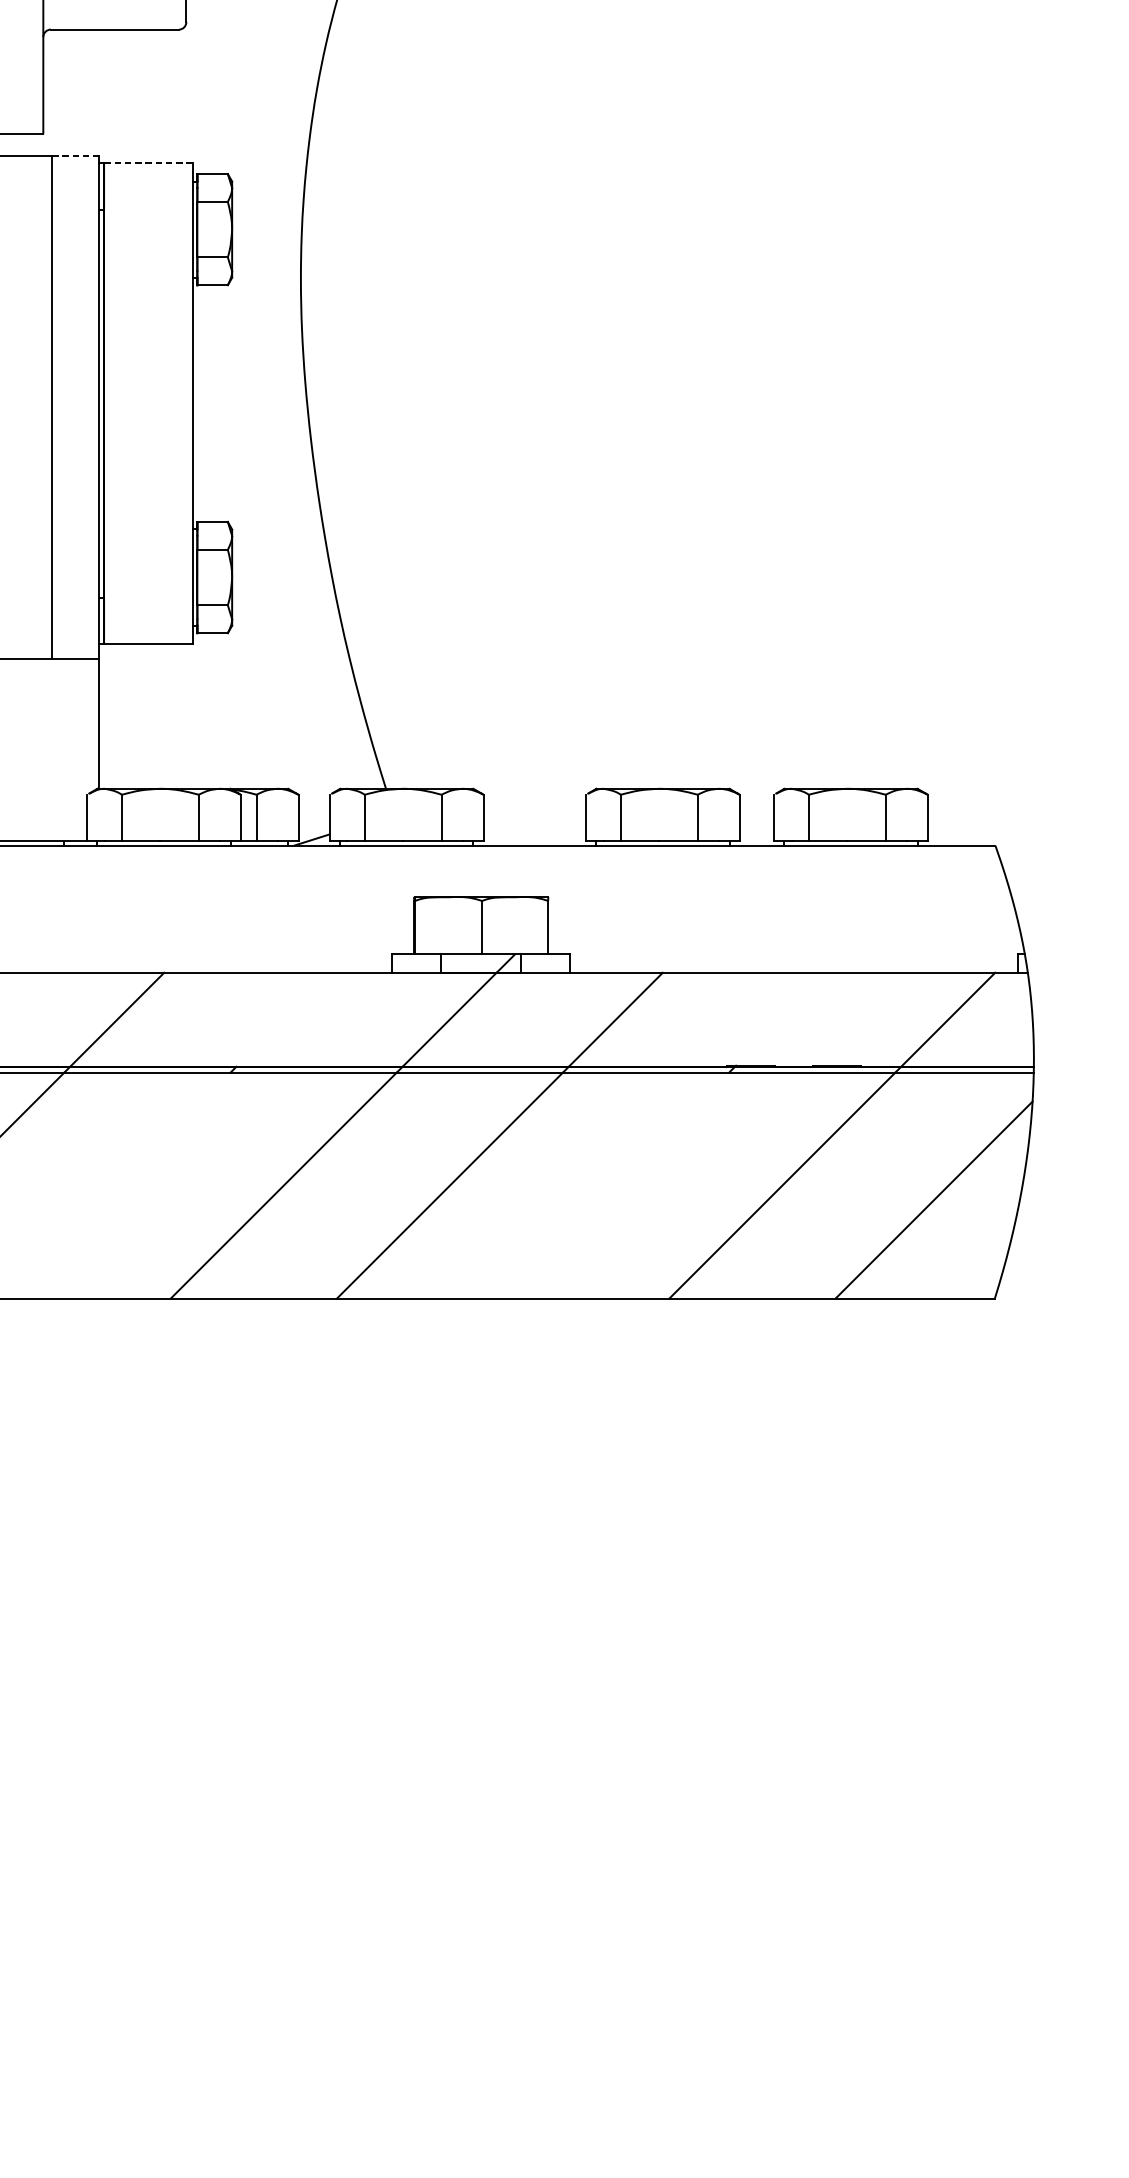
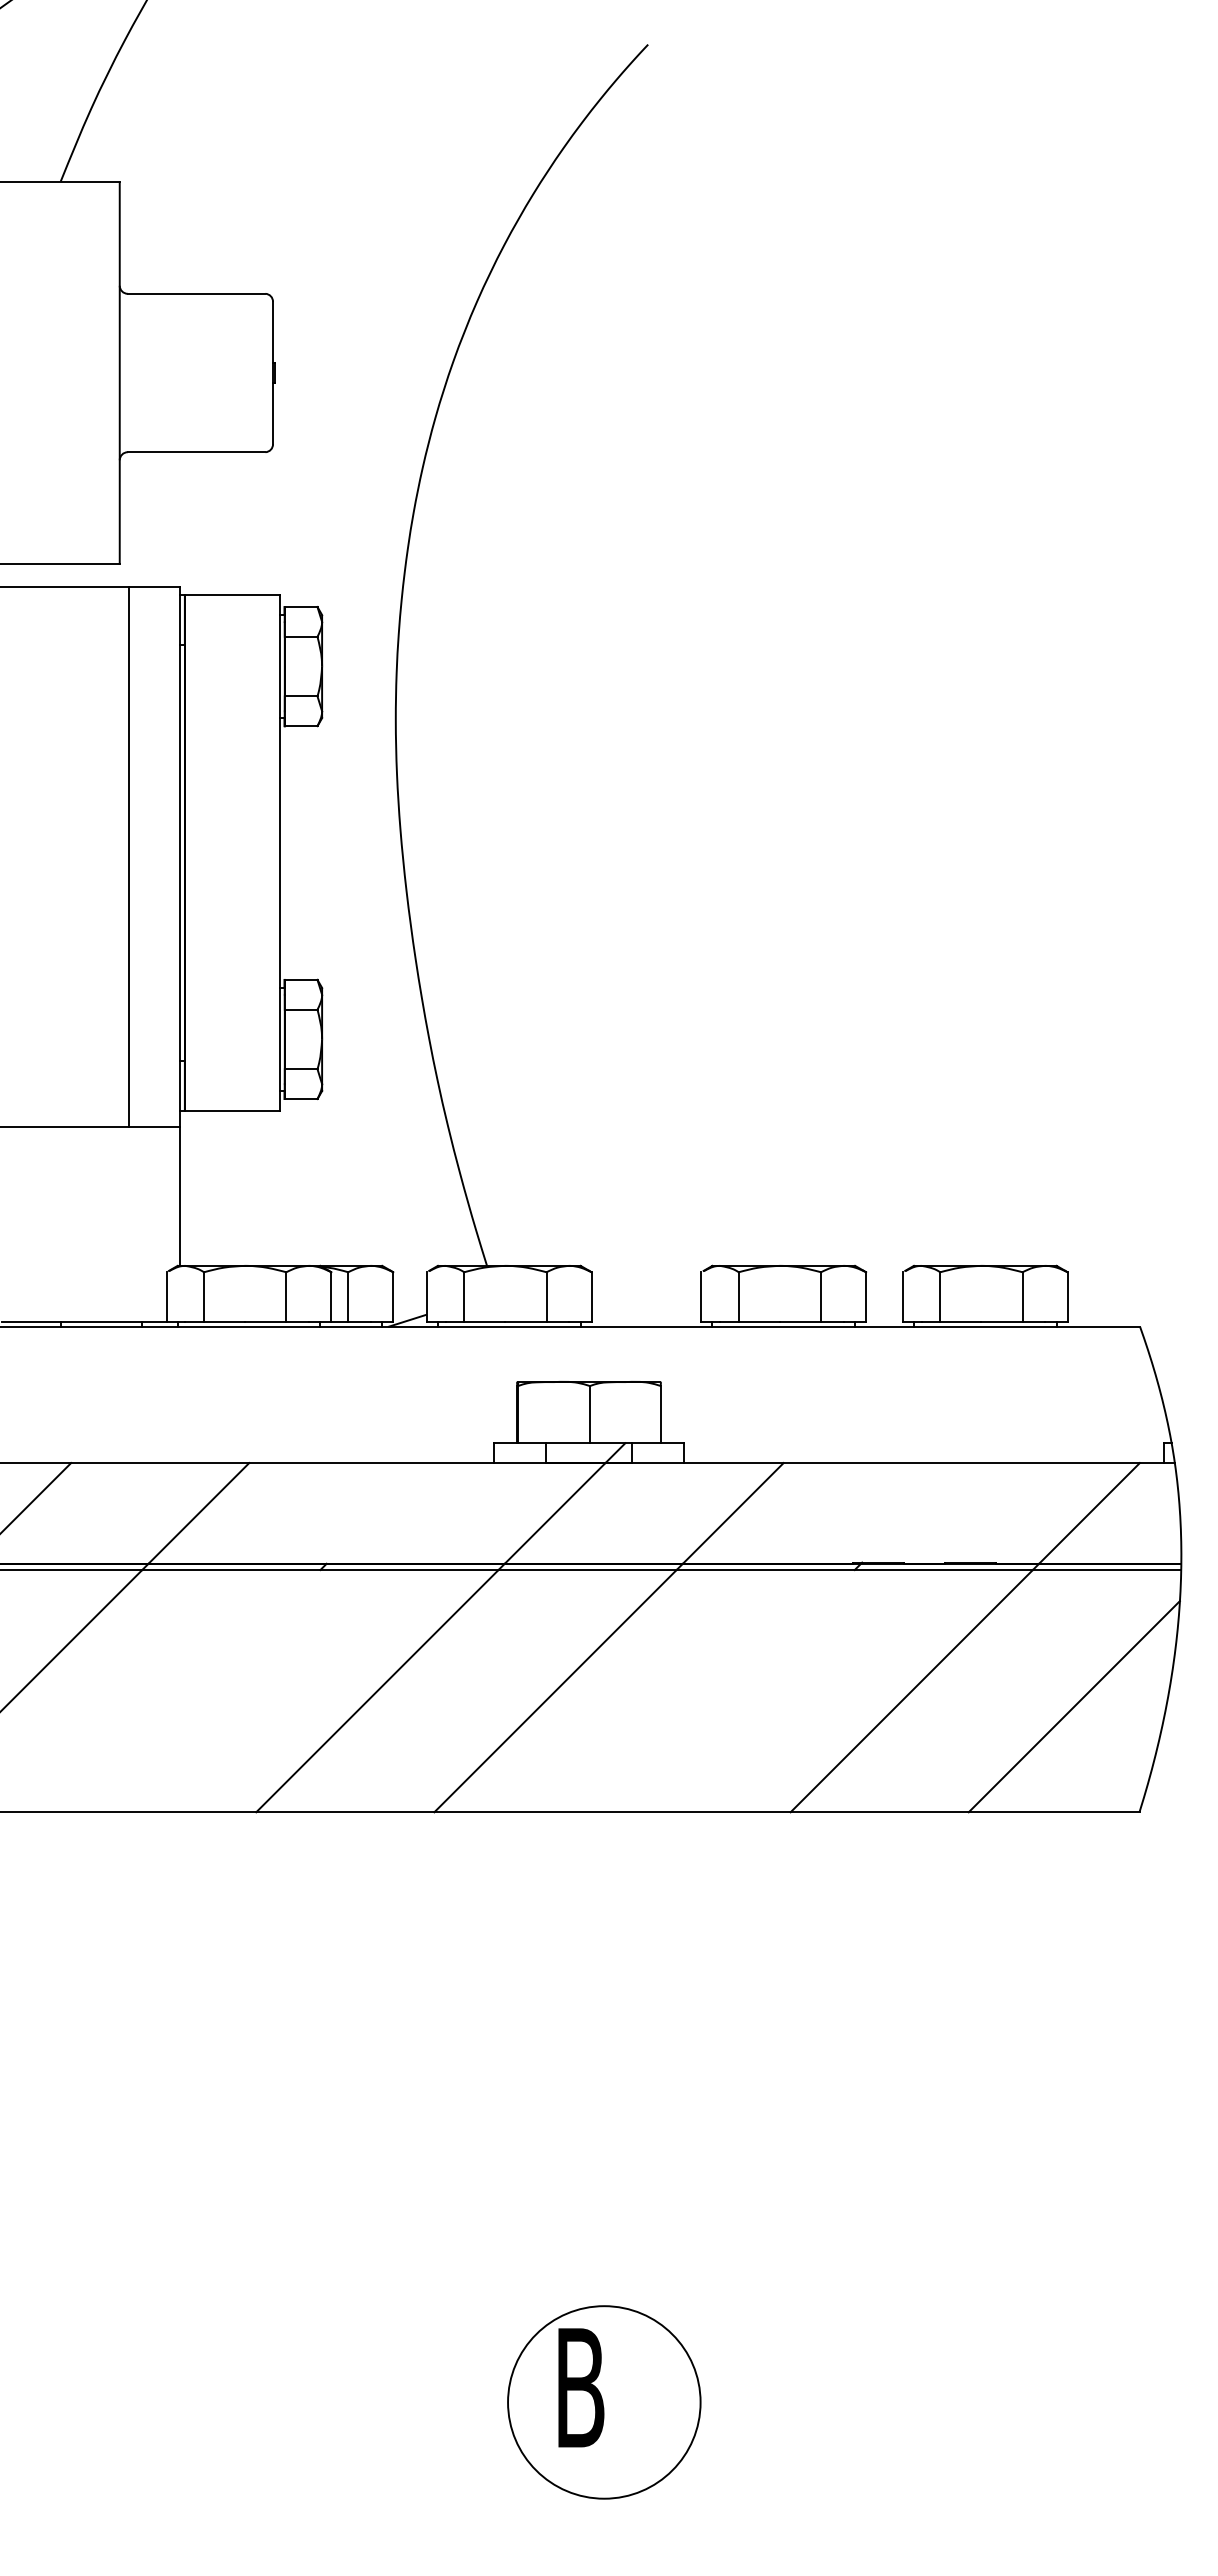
line: (75, 155) -> (154, 587), dashed -> solid
line: (148, 163) -> (232, 595), dashed -> solid
part: (495, 1849) -> (604, 2402), added

